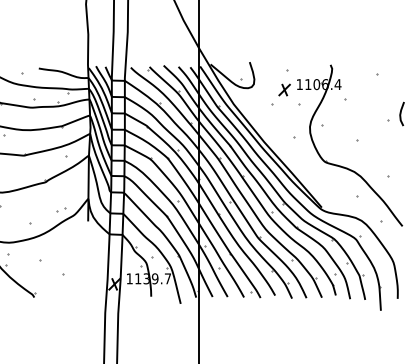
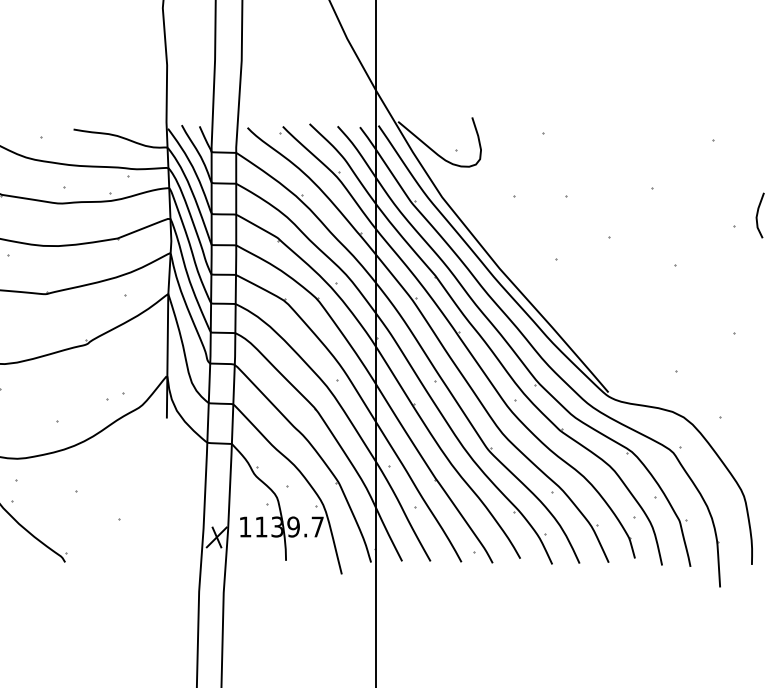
part: (337, 164) -> (638, 310), removed

